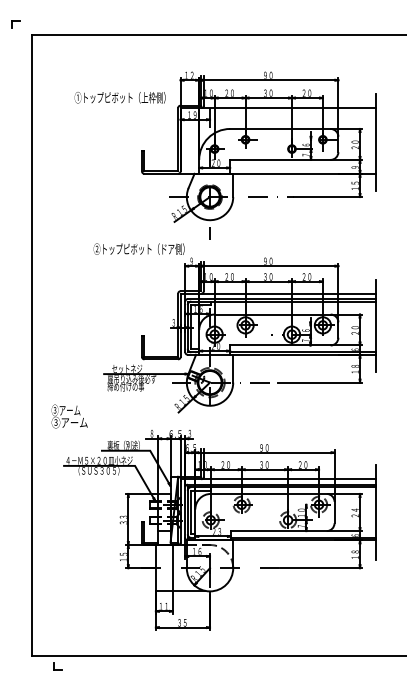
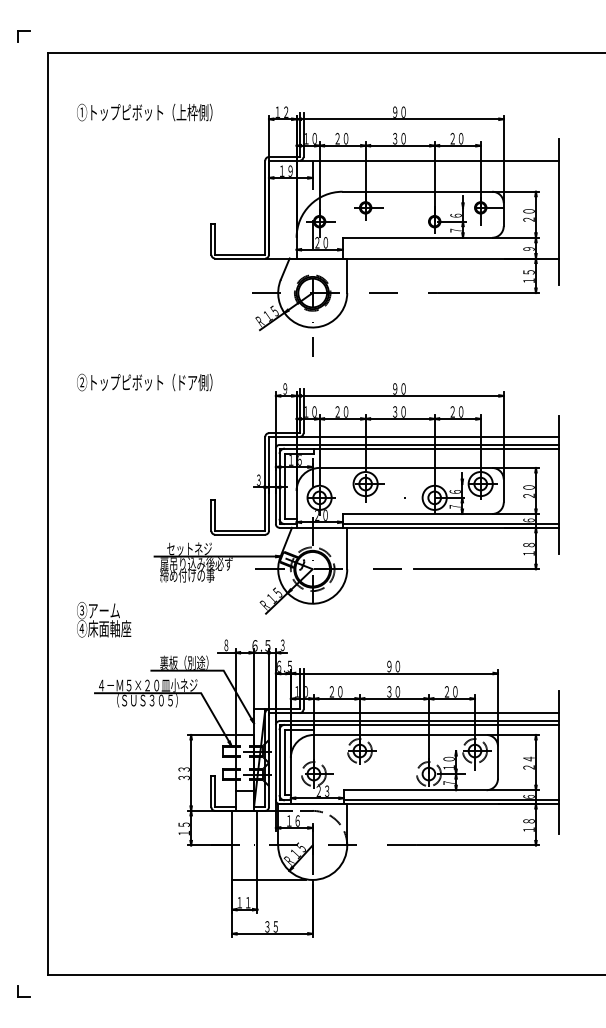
text: (119, 97) -> (143, 112), moved
text: (138, 248) -> (143, 381), moved
text: (69, 422) -> (103, 628), ③アーム -> ④床面軸座
part: (57, 666) -> (23, 991), moved

